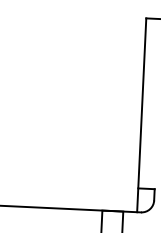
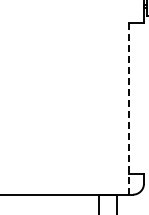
line: (141, 114) -> (129, 108), solid -> dashed

